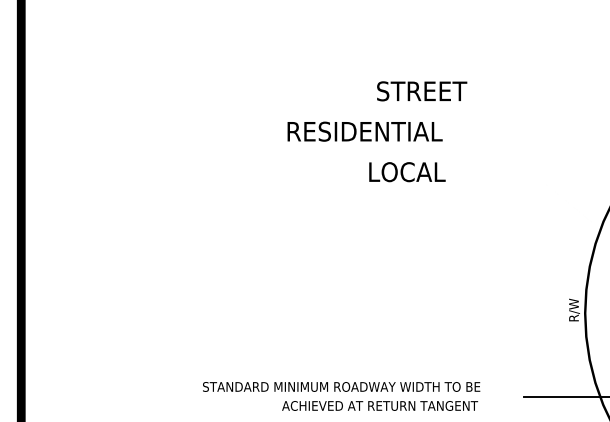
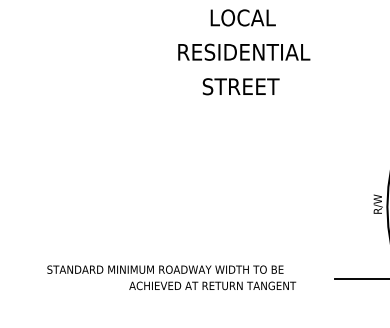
text: (422, 91) -> (248, 18), STREET -> LOCAL
text: (364, 131) -> (243, 52), moved
text: (413, 172) -> (241, 87), LOCAL -> STREET
text: (341, 386) -> (165, 269), moved

